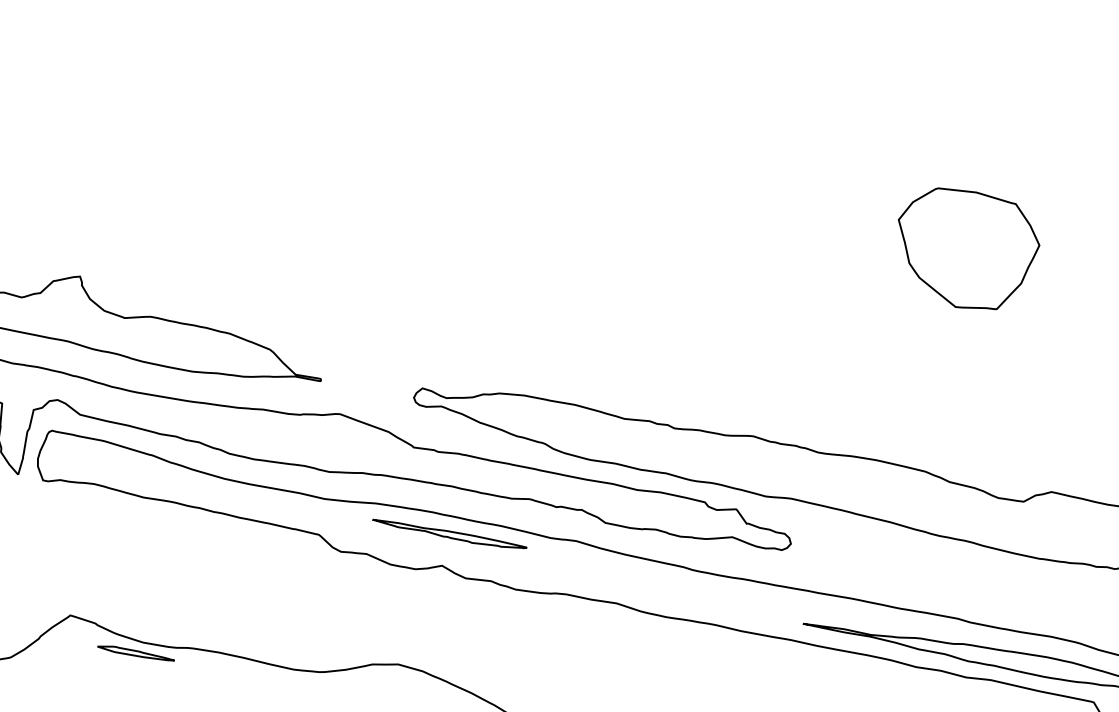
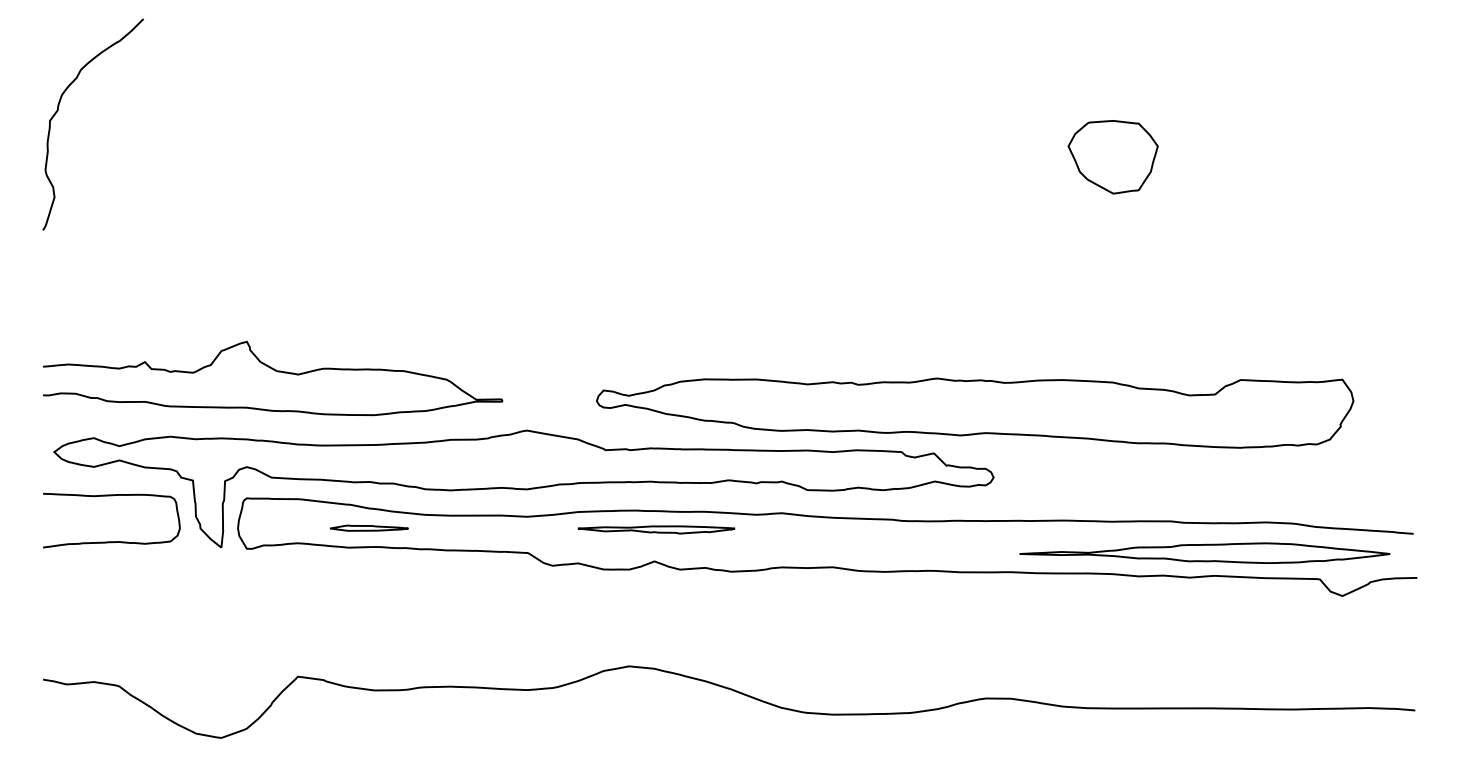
part: (965, 250) -> (1112, 157), size x0.62
part: (136, 652) -> (369, 527), moved

